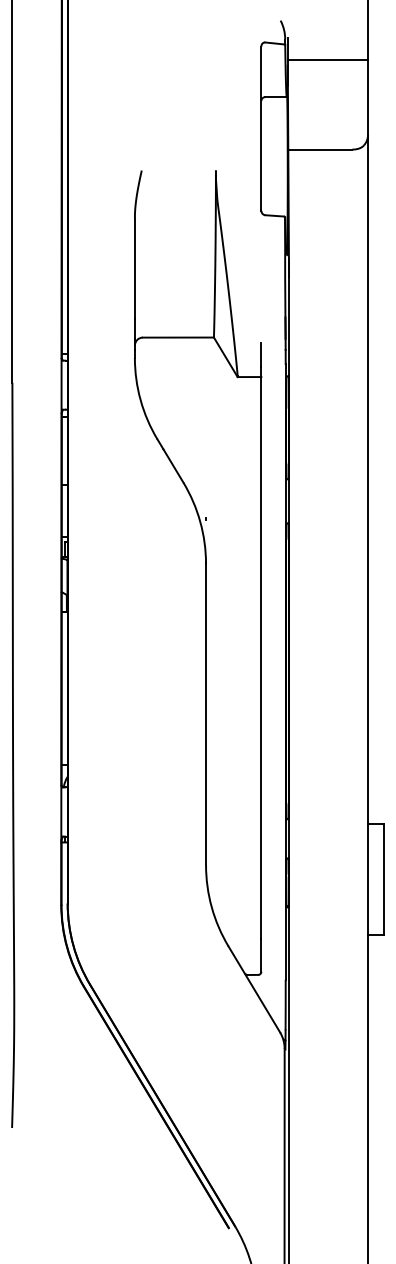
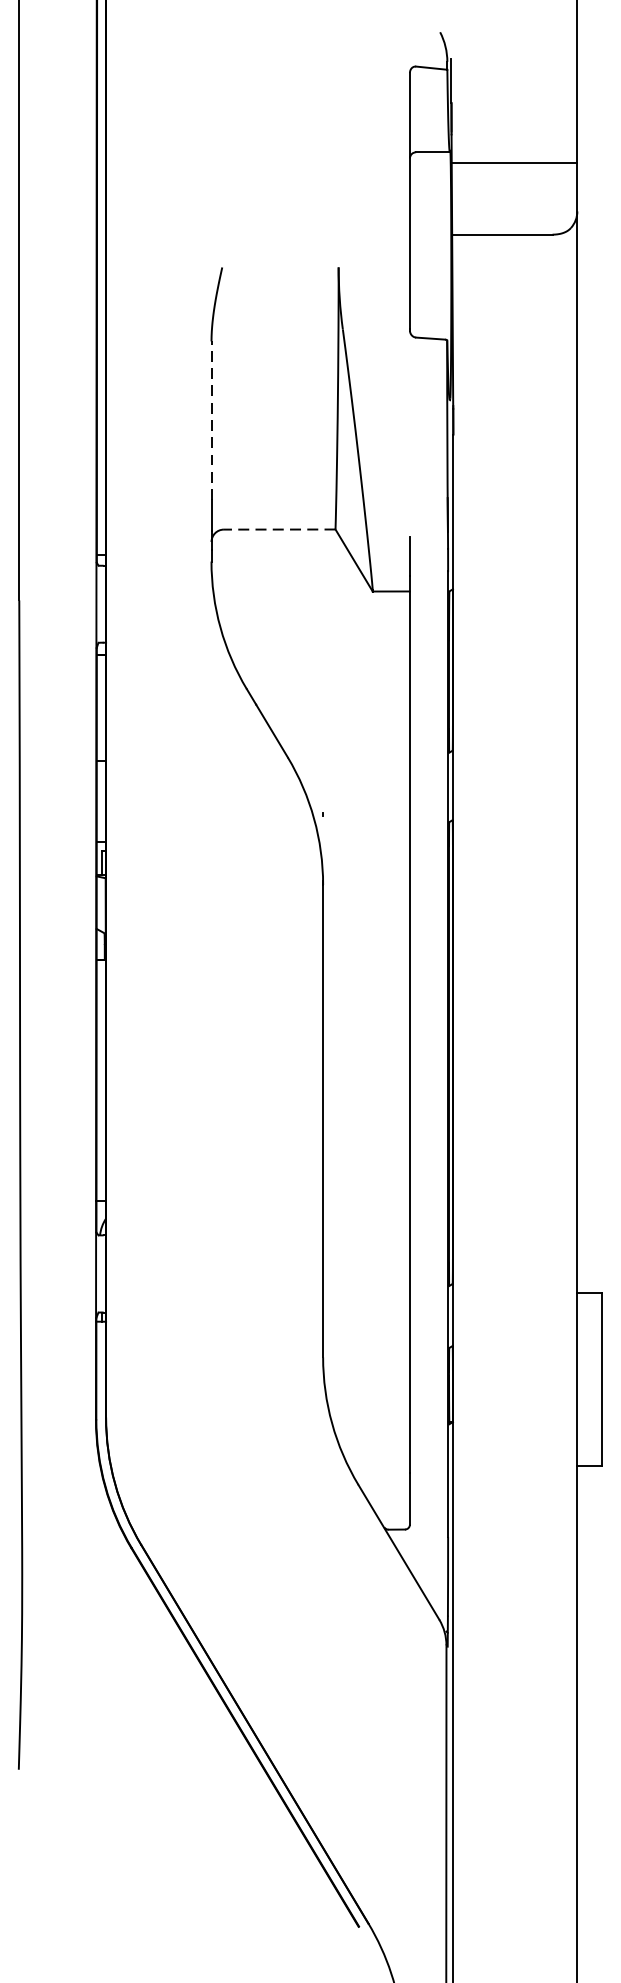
line: (327, 59) -> (513, 162), moved
line: (134, 268) -> (210, 421), solid -> dashed
line: (178, 337) -> (279, 529), solid -> dashed

